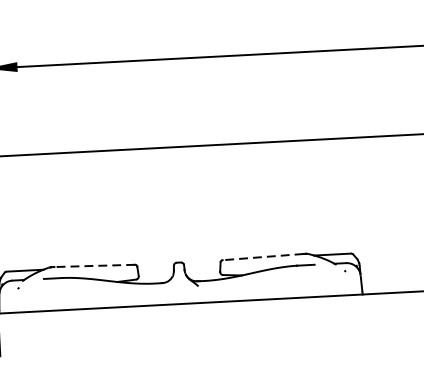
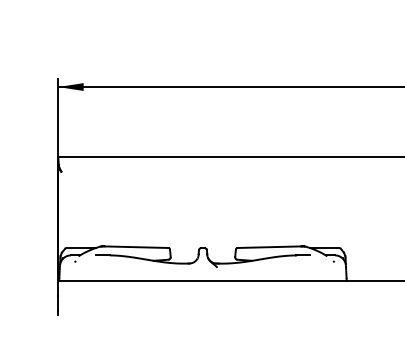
line: (262, 257) -> (269, 247), dashed -> solid
line: (93, 266) -> (135, 247), dashed -> solid

